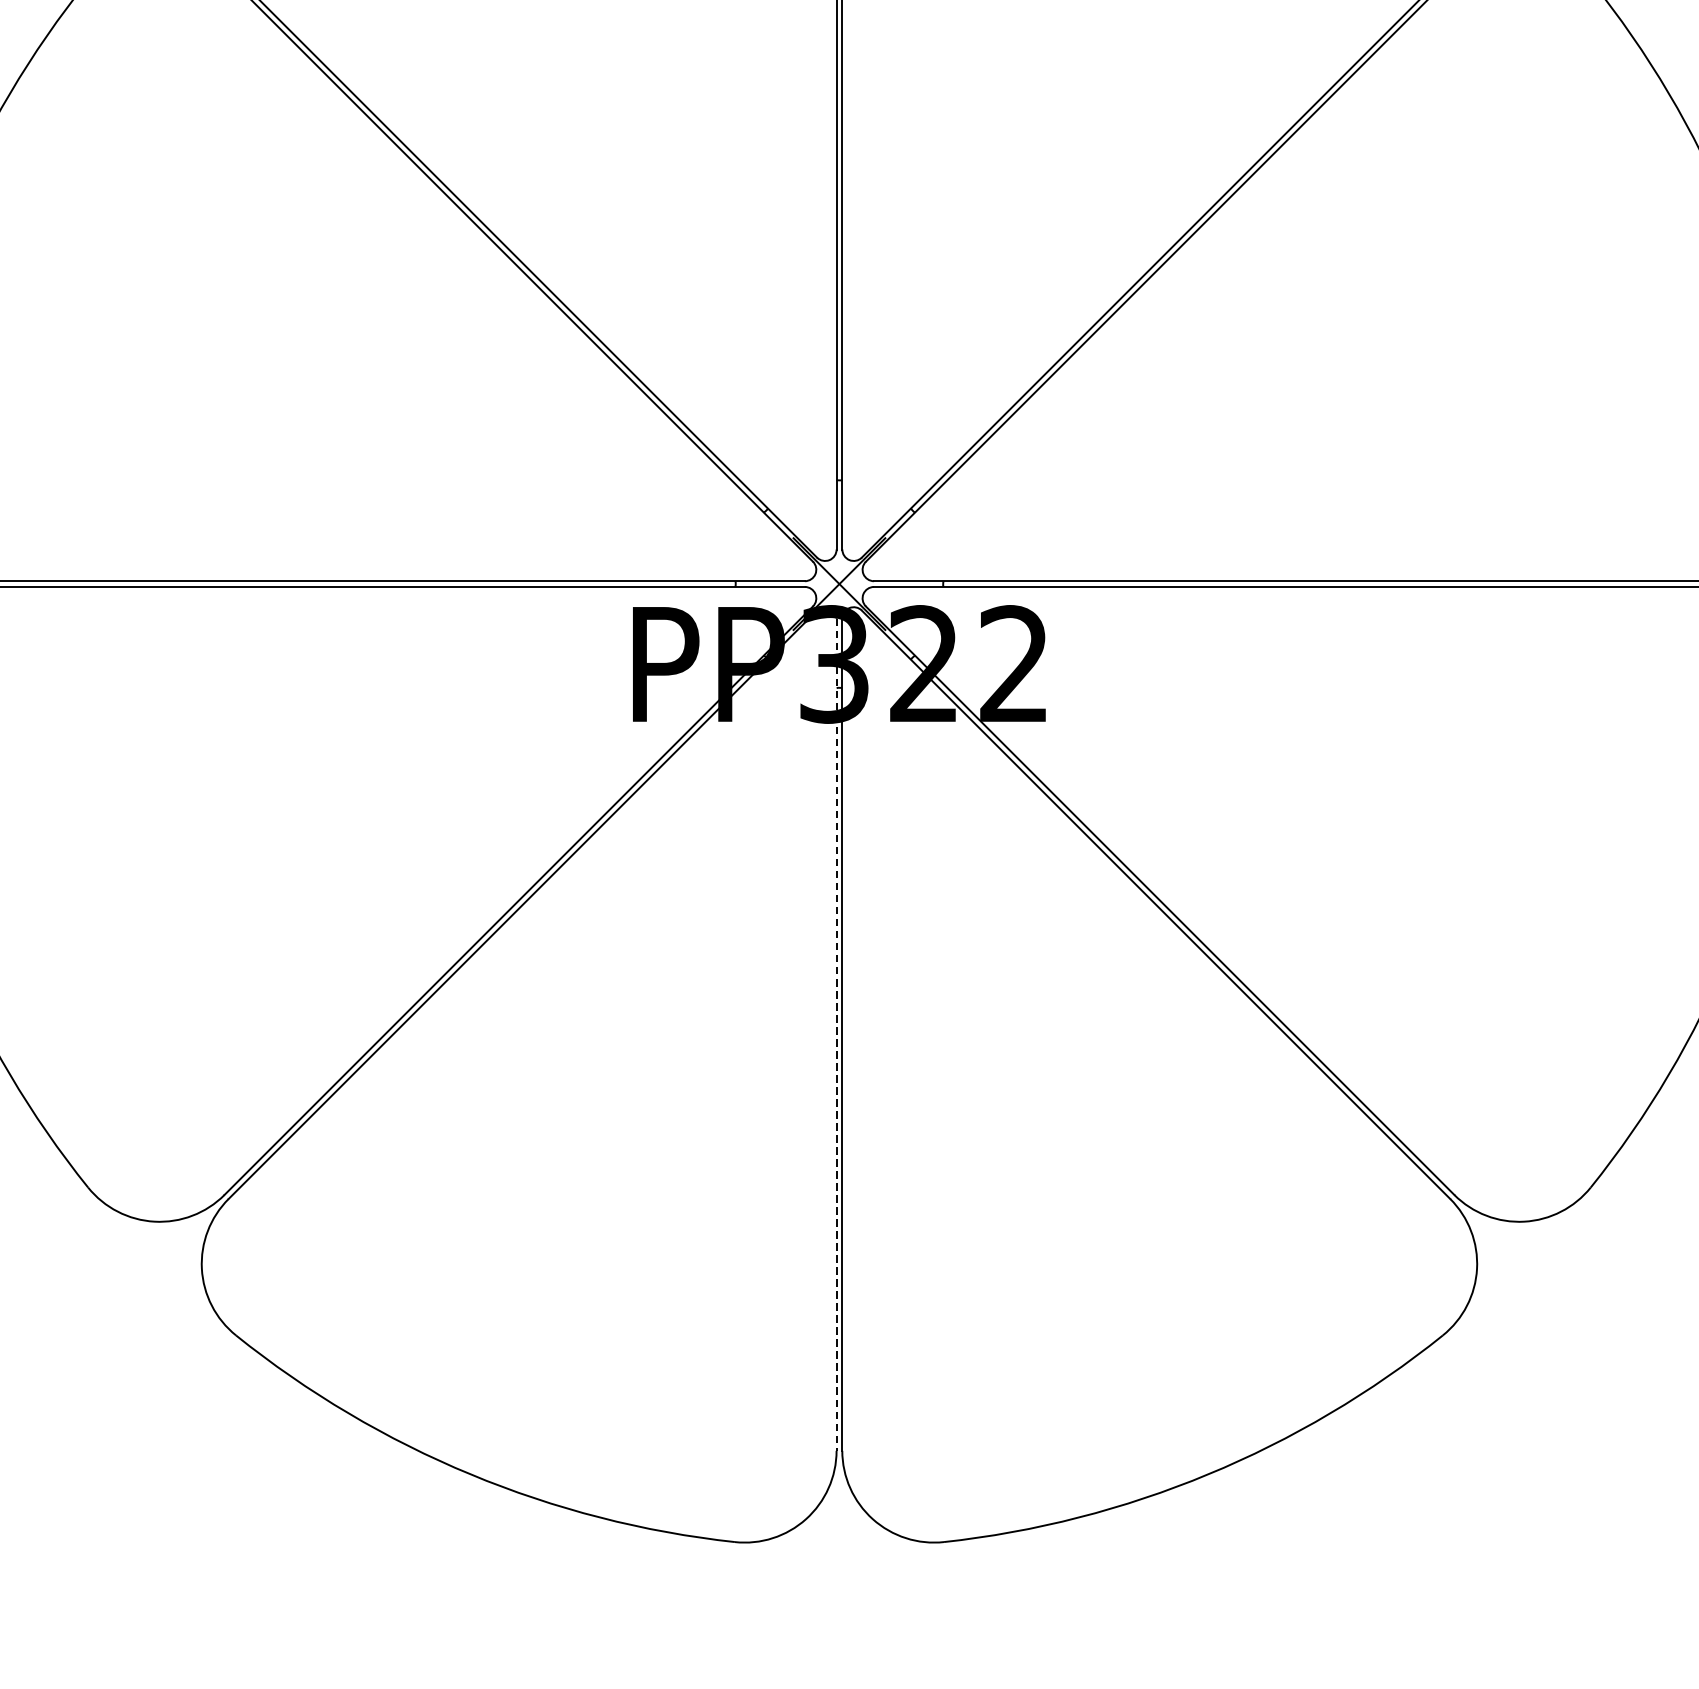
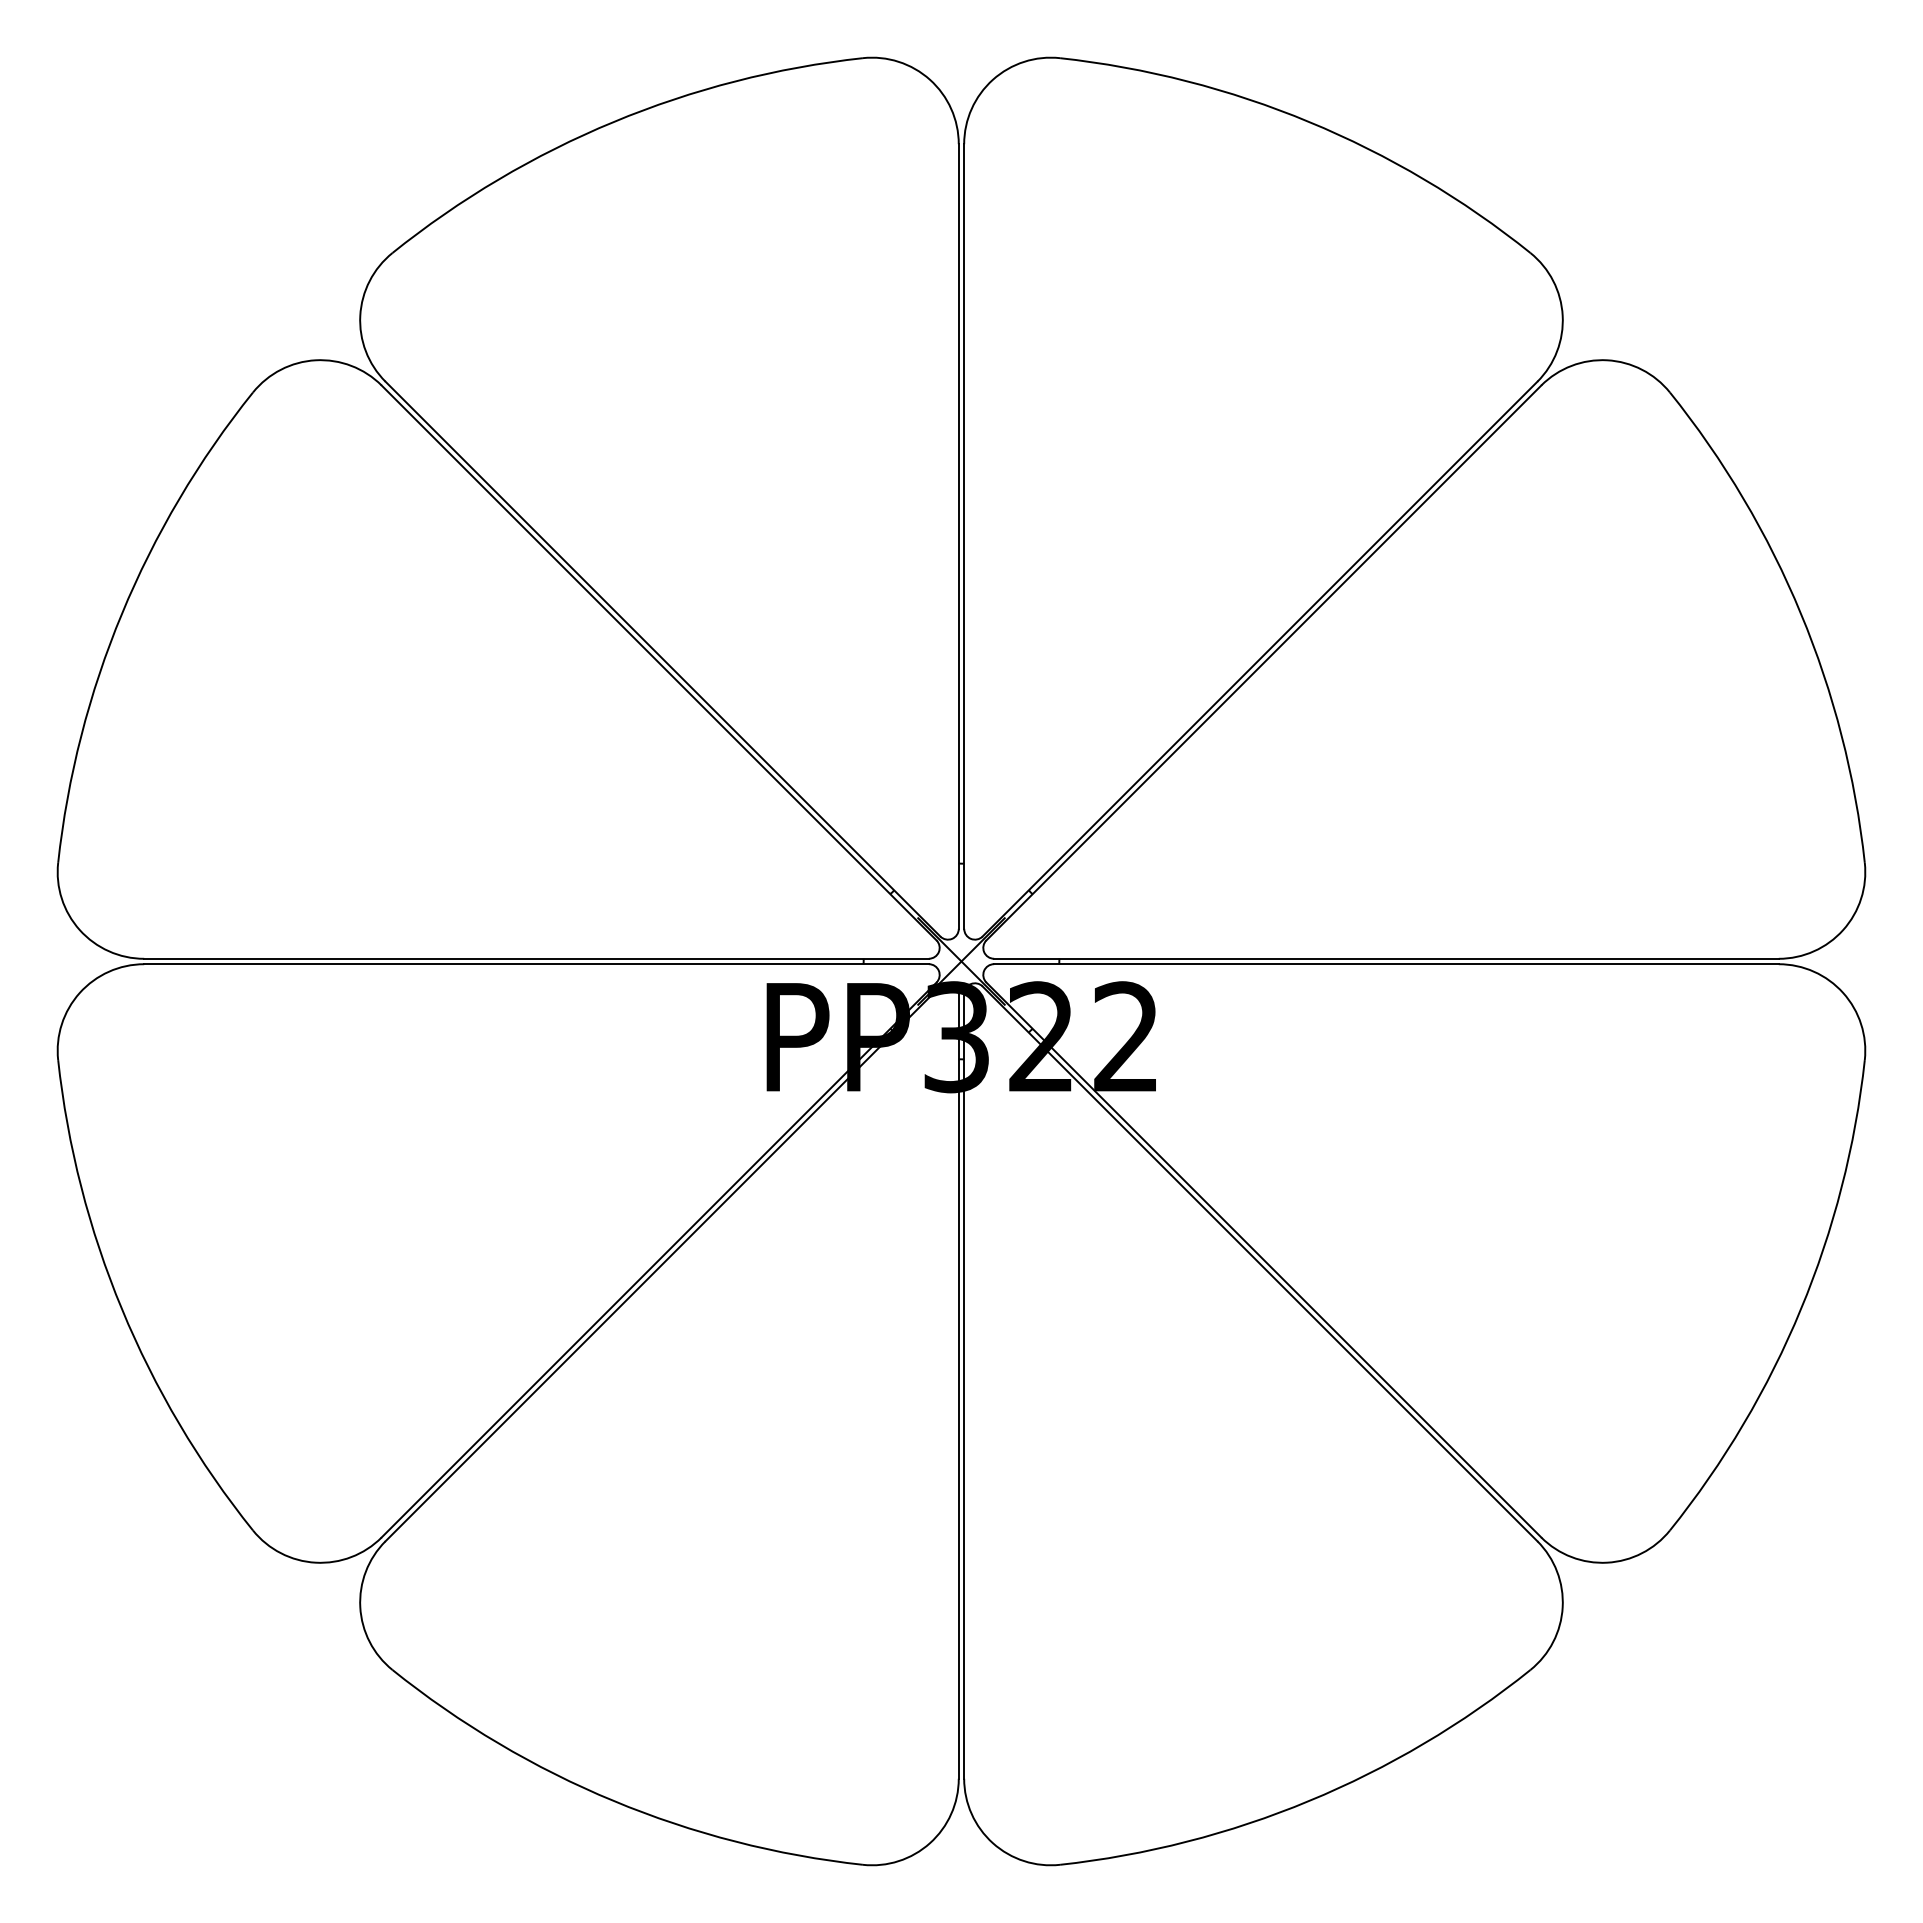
line: (836, 1034) -> (958, 1386), dashed -> solid

